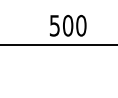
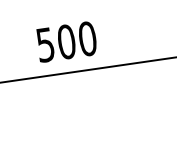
text: (68, 25) -> (67, 41), moved

